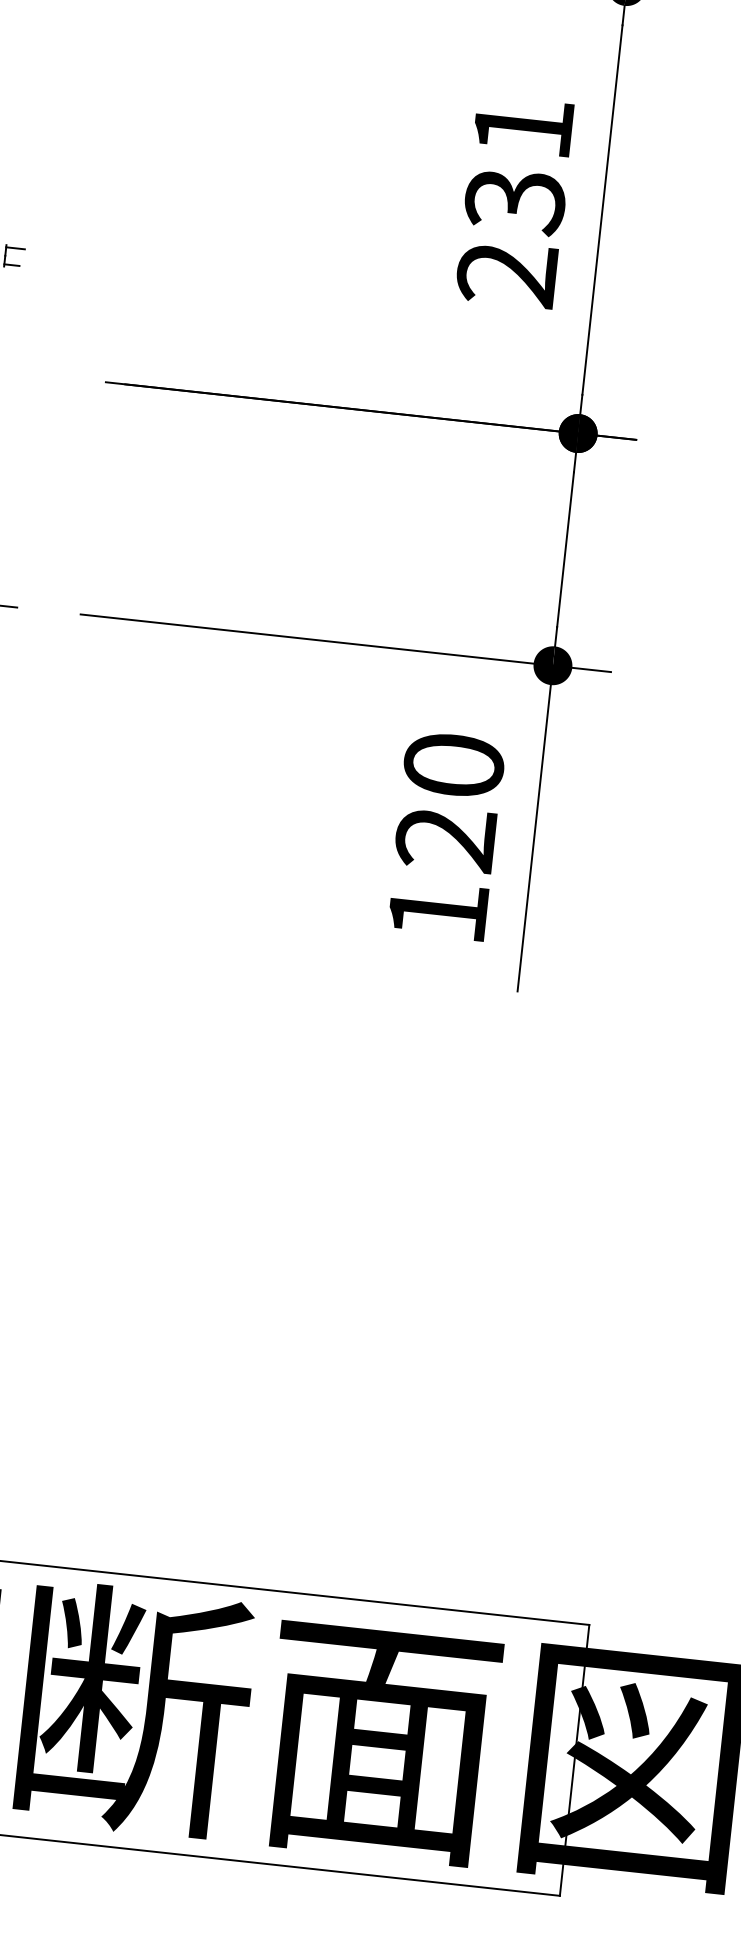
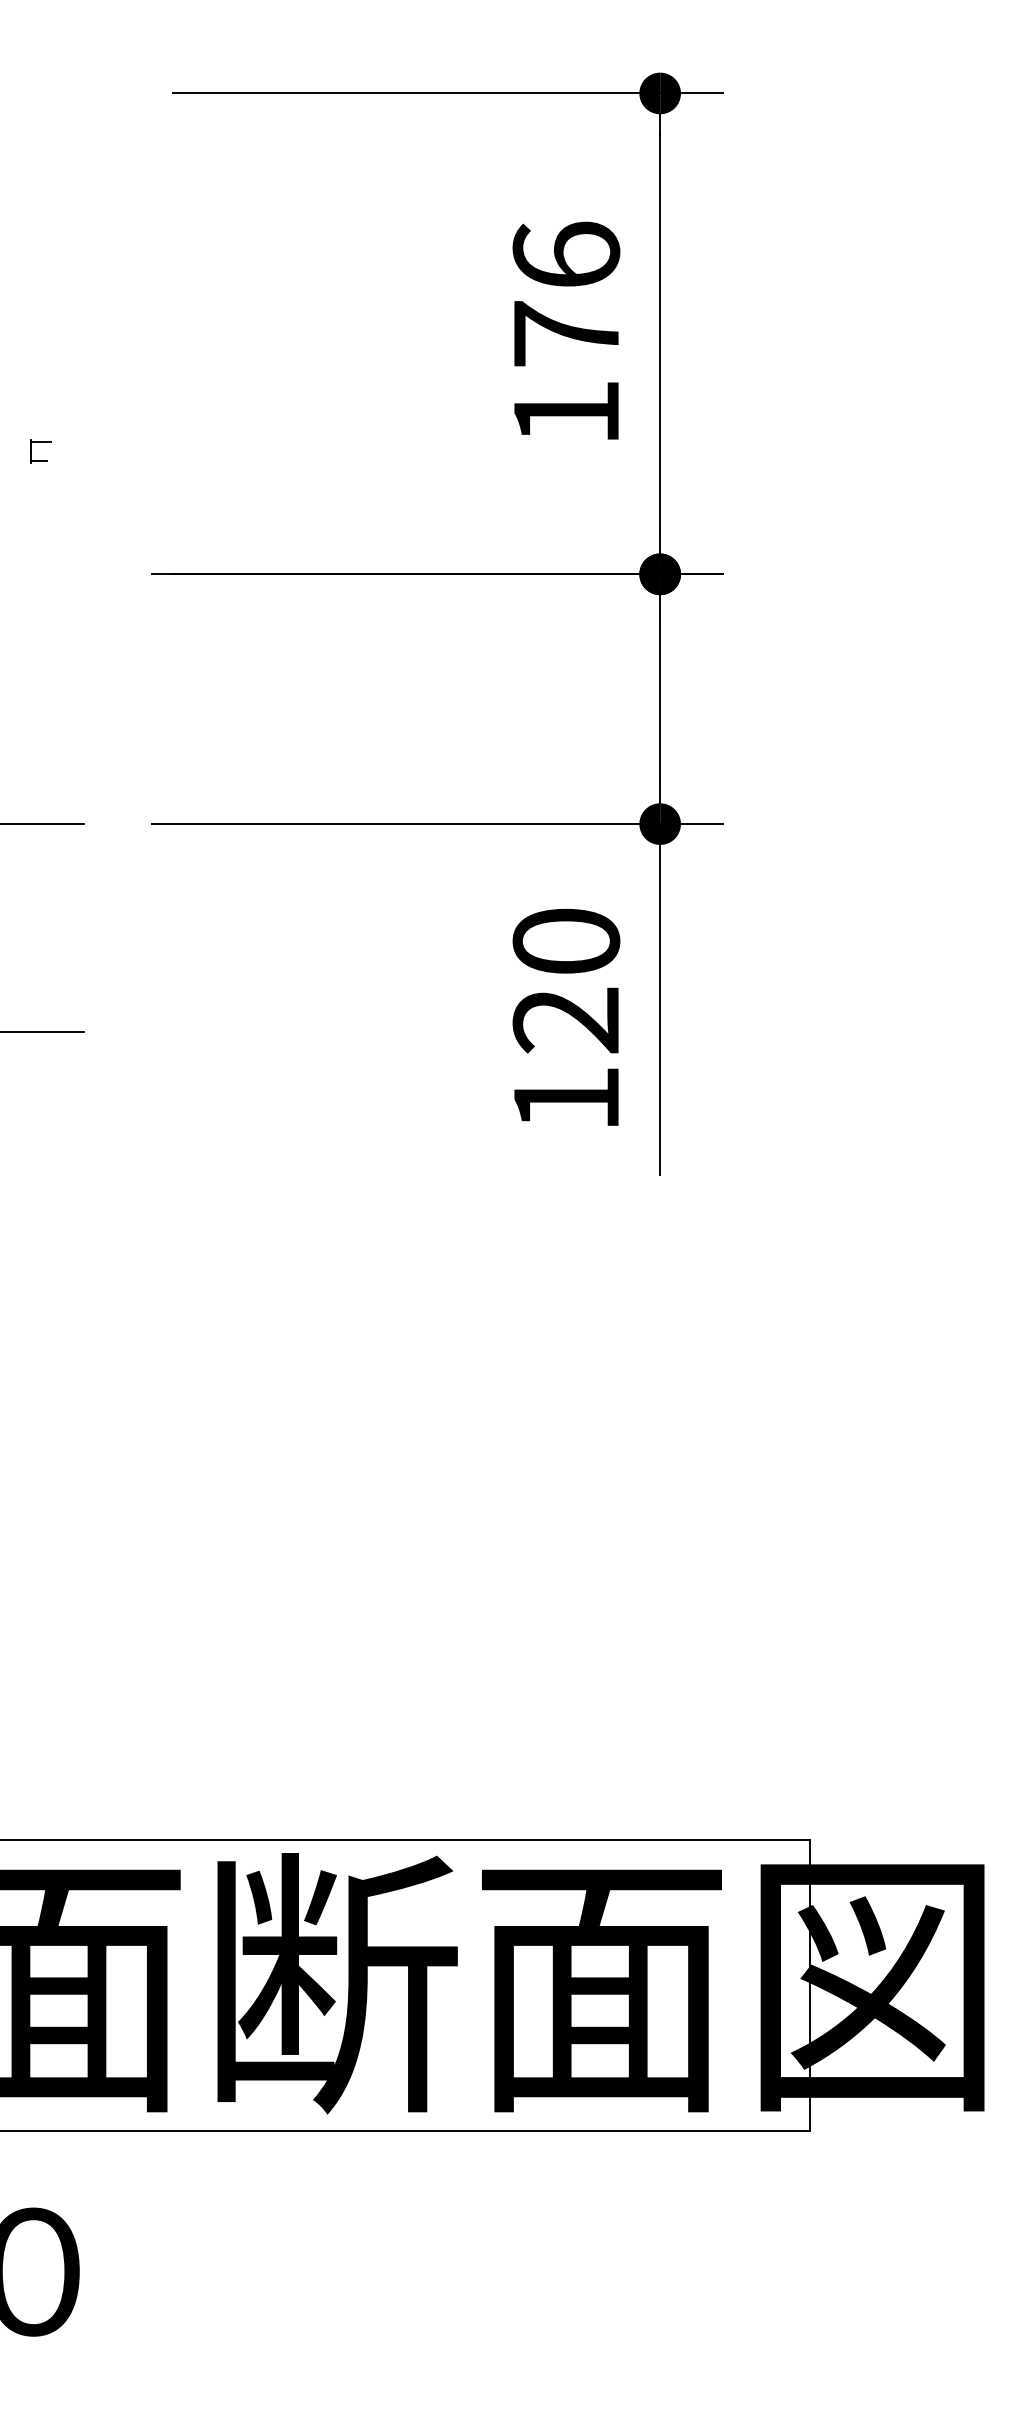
text: (515, 200) -> (566, 333), 231 -> 176

